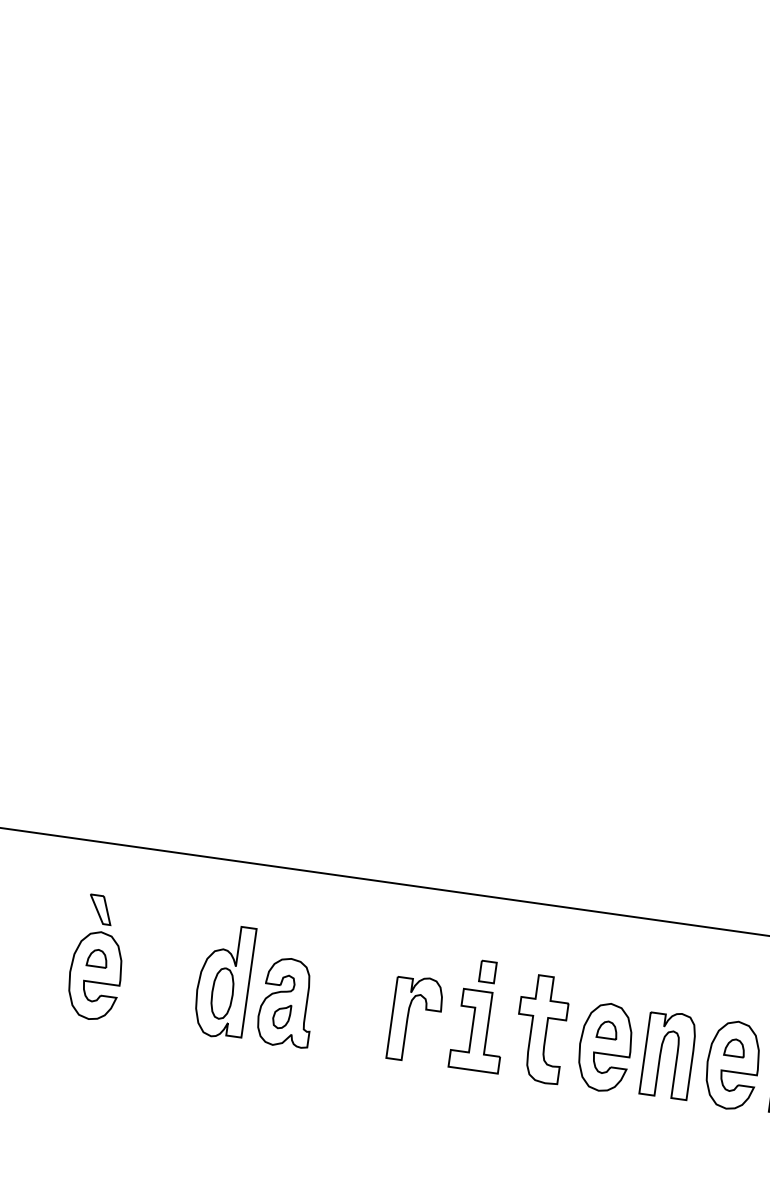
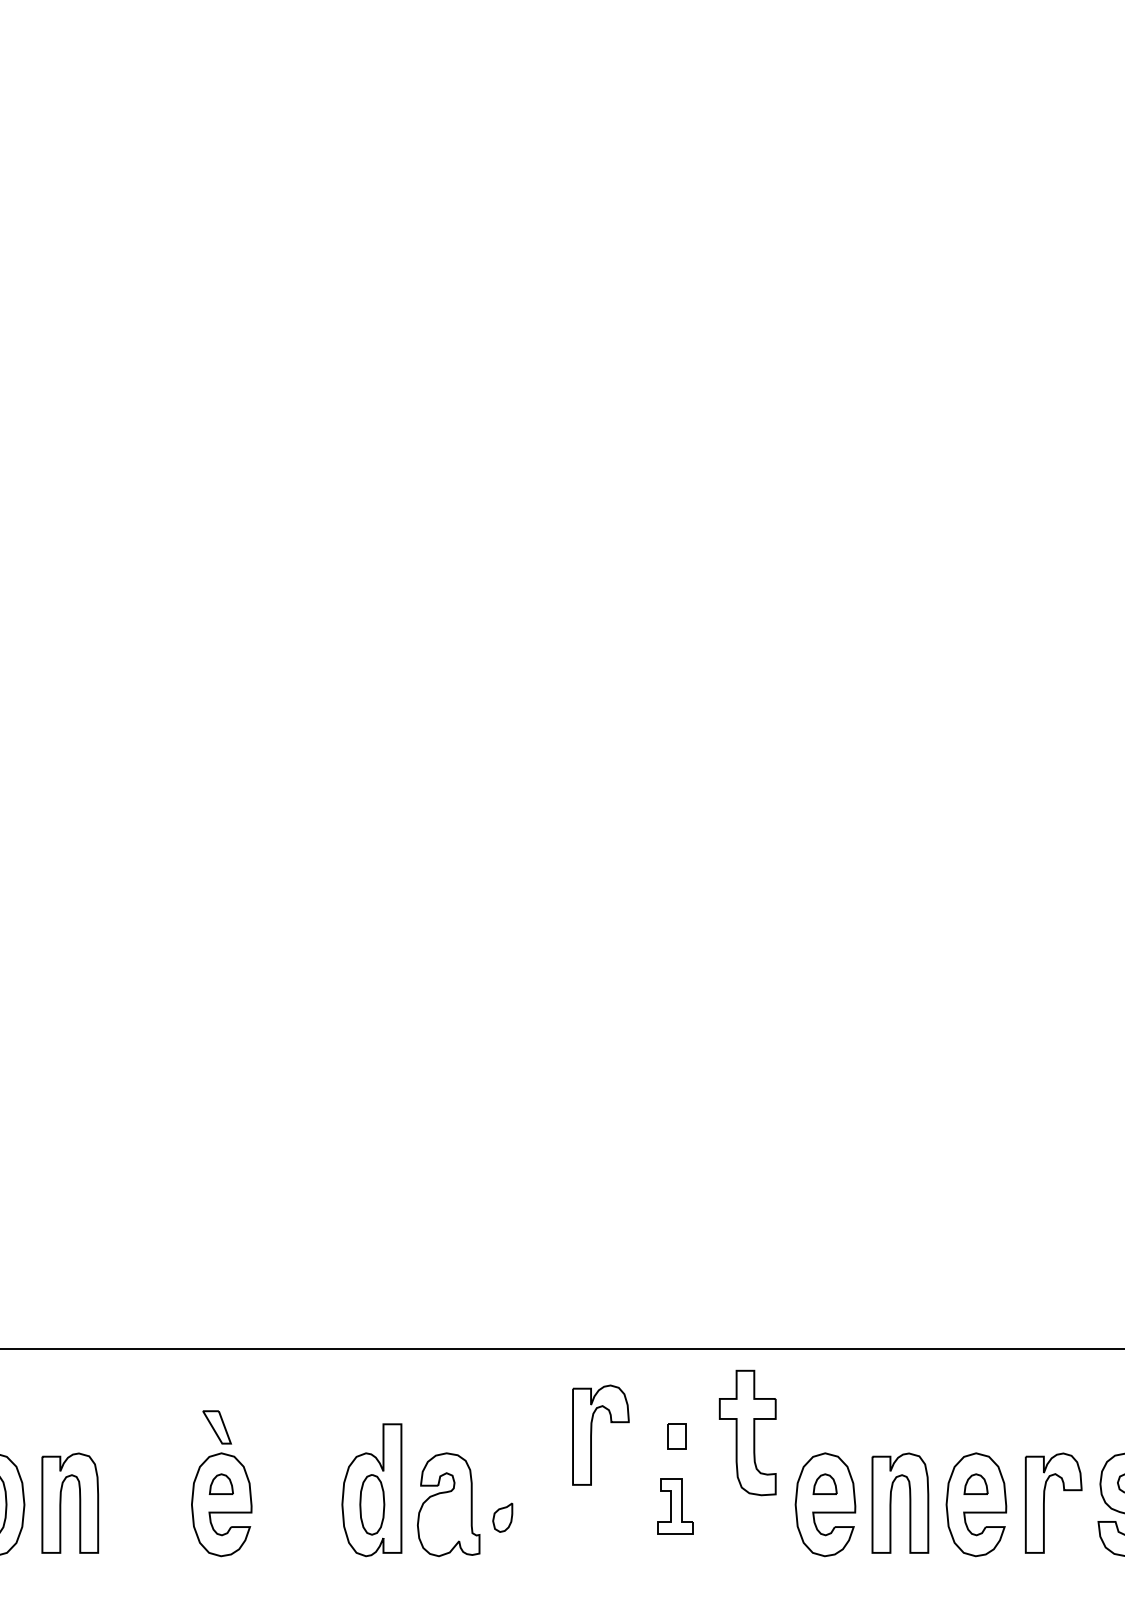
part: (281, 1016) -> (502, 1517), moved
part: (409, 1016) -> (592, 1432), moved
part: (540, 1028) -> (747, 1432), moved
part: (478, 1030) -> (675, 1506), size x0.6

